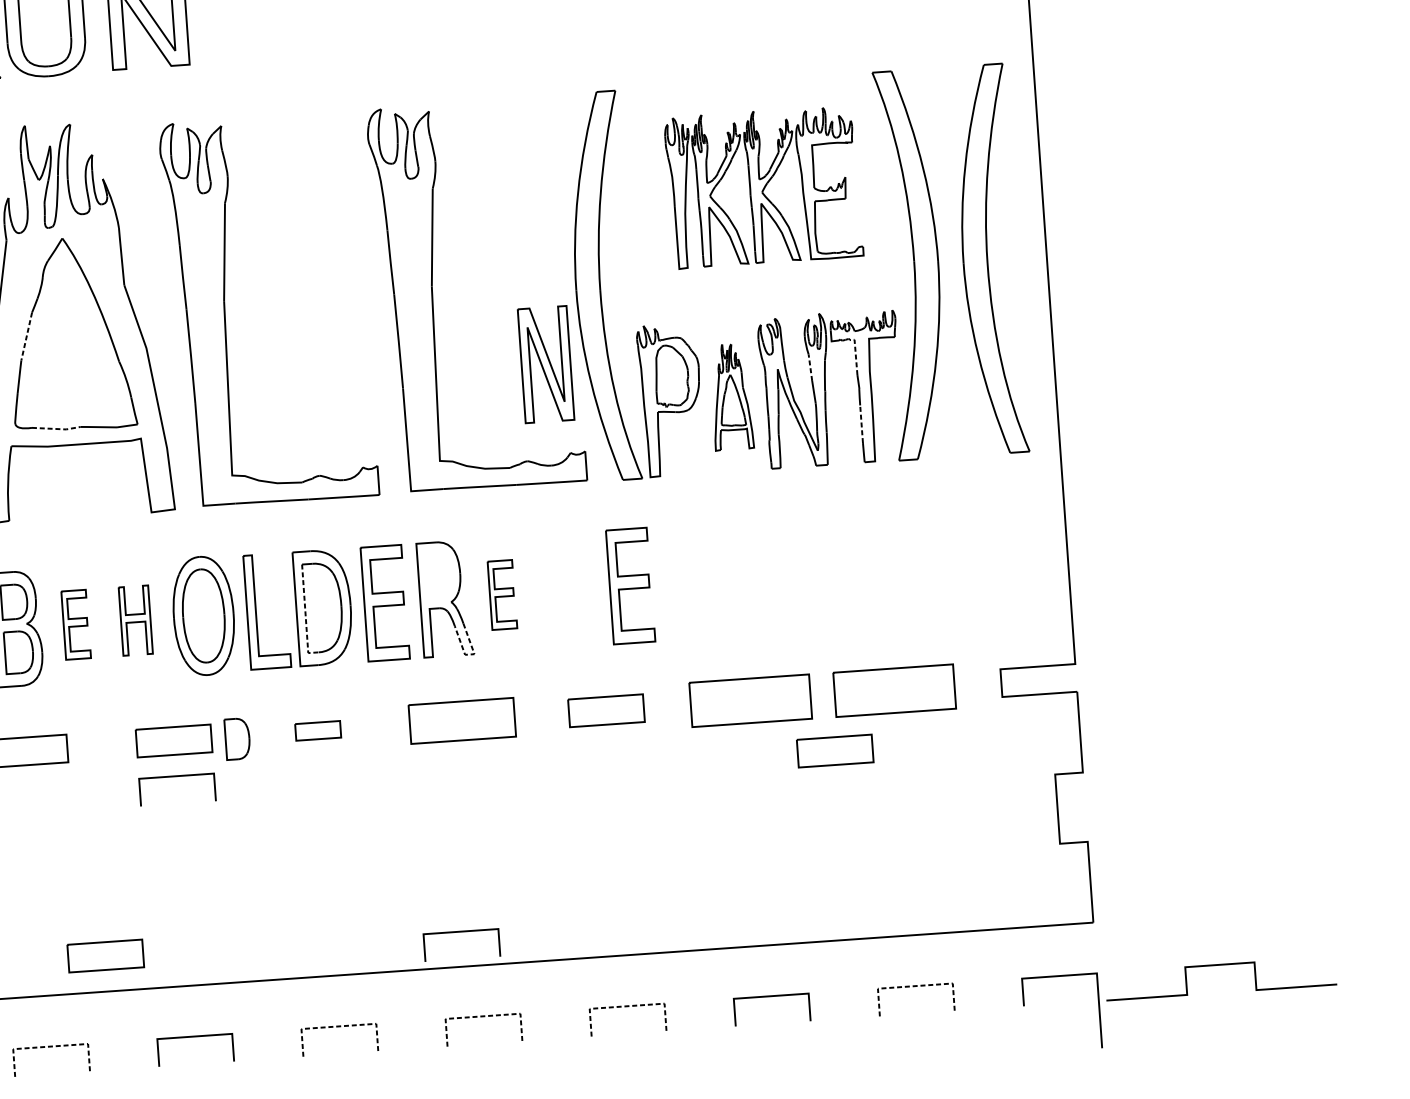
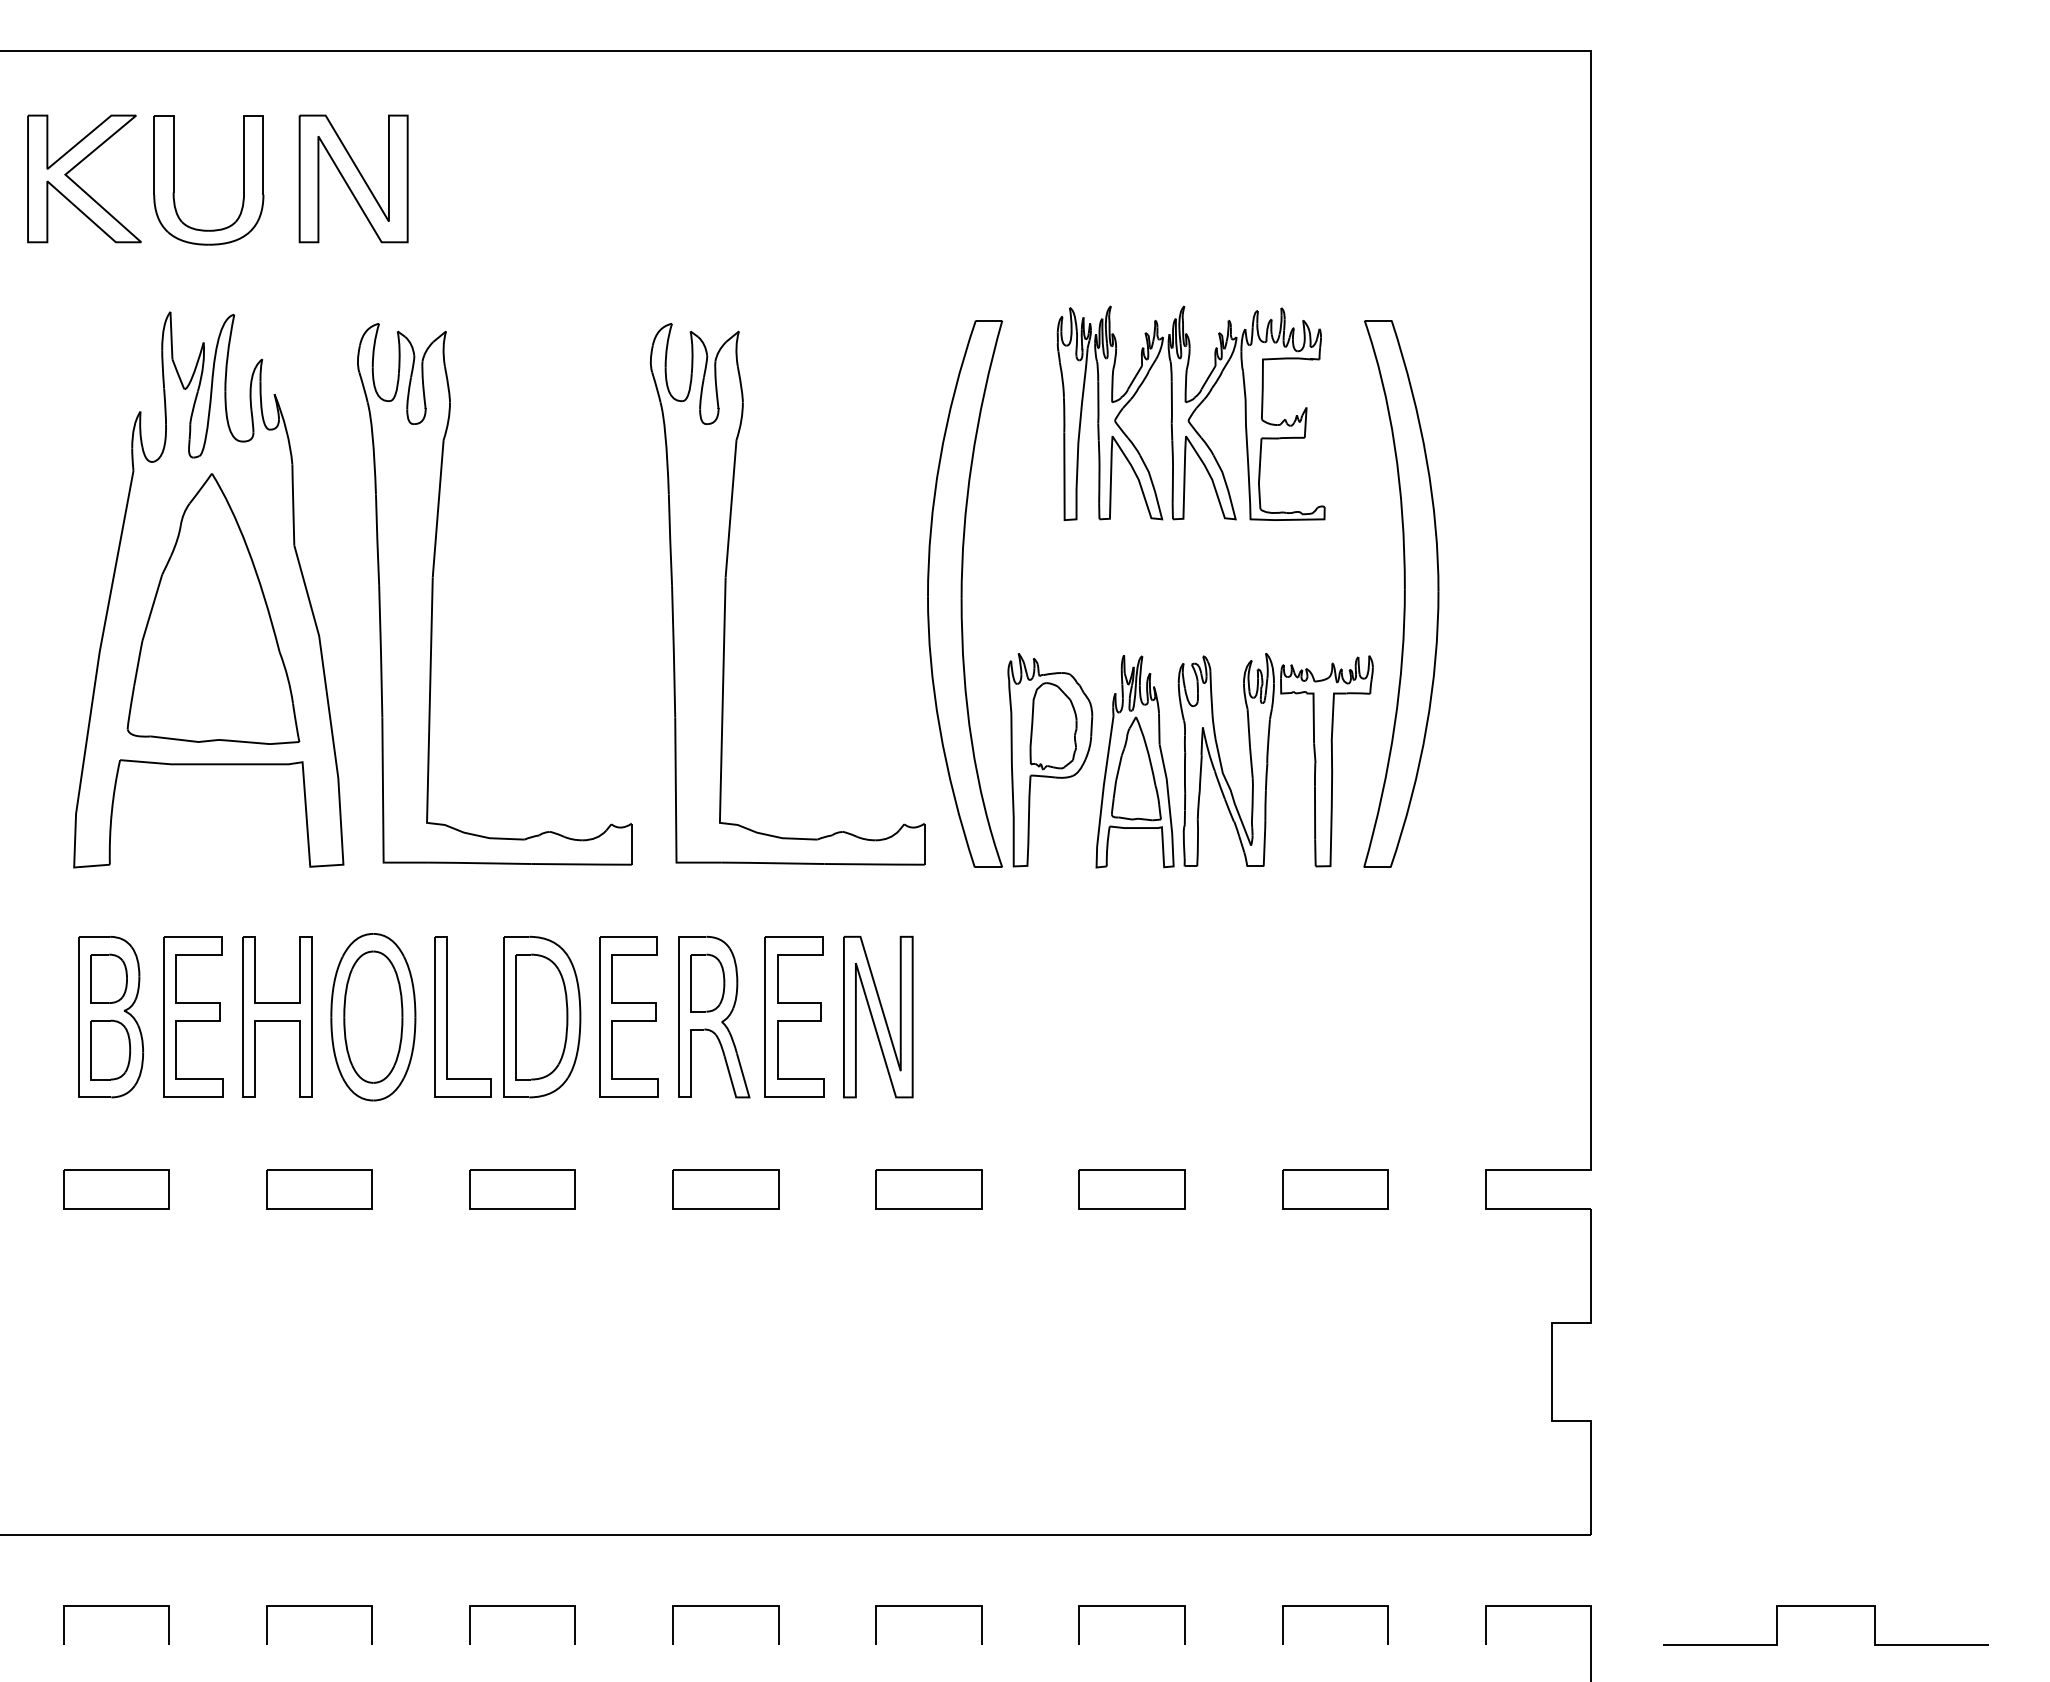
part: (763, 186) -> (1190, 412), moved
part: (989, 259) -> (1510, 593), removed
line: (26, 336) -> (152, 607), dashed -> solid
line: (855, 354) -> (1313, 714), dashed -> solid
part: (546, 364) -> (878, 1016), moved
line: (810, 367) -> (1248, 728), dashed -> solid
part: (730, 396) -> (1134, 761), size x1.43
line: (861, 424) -> (1315, 812), dashed -> solid
line: (56, 429) -> (185, 740), dashed -> solid
part: (630, 585) -> (974, 1016), removed
part: (502, 594) -> (794, 1016), size x1.67
line: (305, 614) -> (516, 1025), dashed -> solid
part: (135, 620) -> (277, 1016), size x1.67
part: (76, 624) -> (193, 1016), size x1.67
line: (470, 654) -> (743, 1097), dashed -> solid
part: (894, 690) -> (1335, 1189), size x0.62
part: (750, 700) -> (1131, 1189), size x0.62
part: (462, 720) -> (725, 1189), size x0.71
part: (318, 730) -> (522, 1189), size x1.67
part: (237, 738) -> (707, 982), moved
part: (834, 750) -> (1245, 1268), removed
line: (176, 776) -> (319, 1239), removed
line: (460, 931) -> (702, 1485), removed
part: (105, 955) -> (202, 1484), removed
curve: (1219, 964) -> (1825, 1606), moved
line: (915, 986) -> (1335, 1606), dashed -> solid
line: (627, 1006) -> (929, 1606), dashed -> solid
line: (482, 1016) -> (725, 1606), dashed -> solid
line: (338, 1026) -> (522, 1606), dashed -> solid
line: (50, 1046) -> (116, 1606), dashed -> solid

